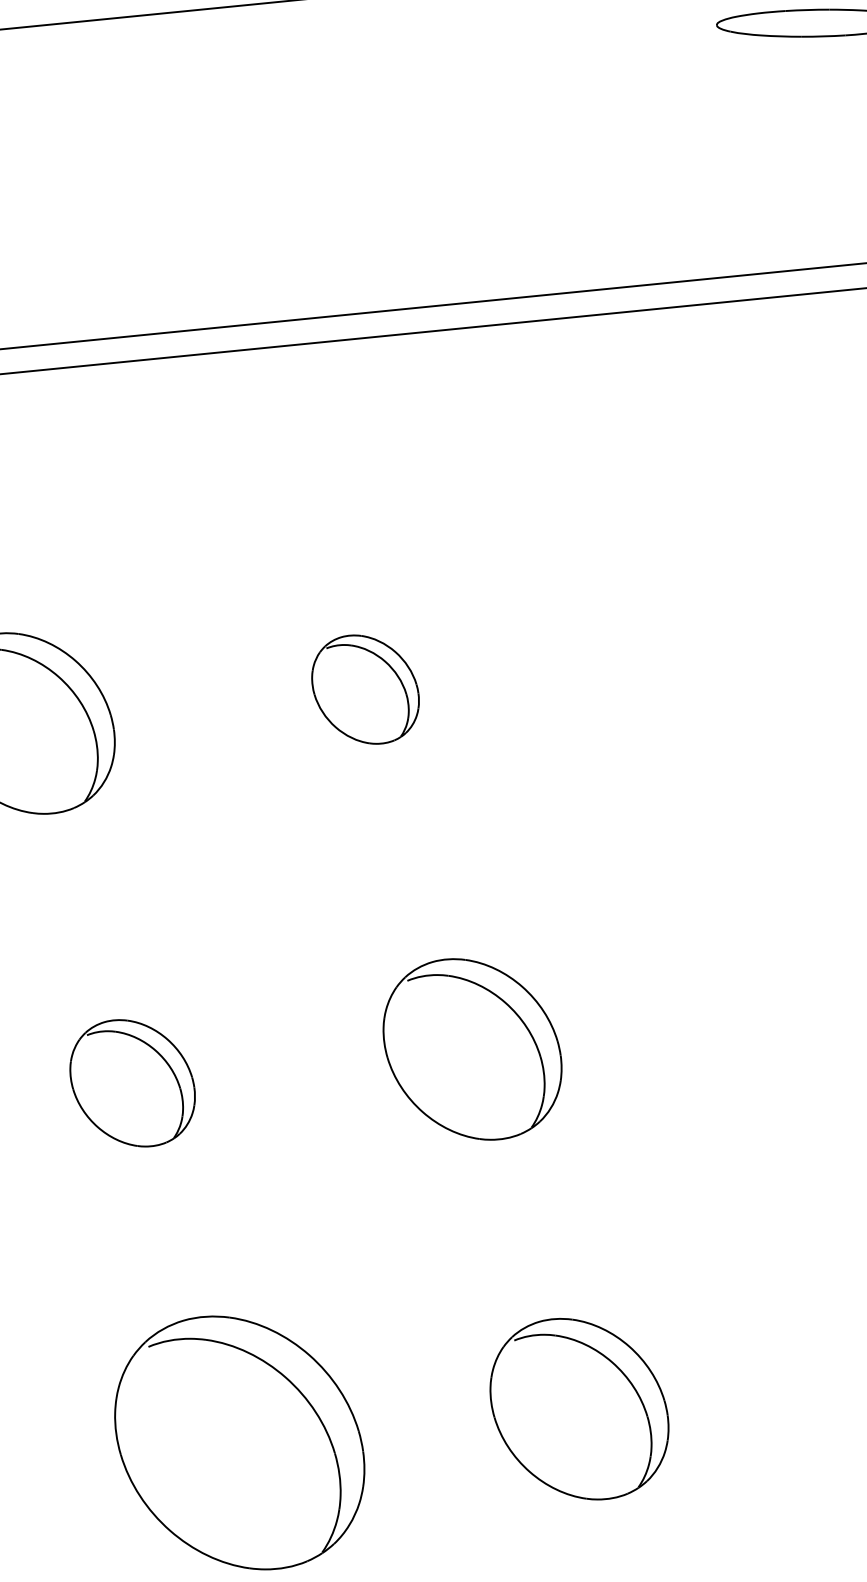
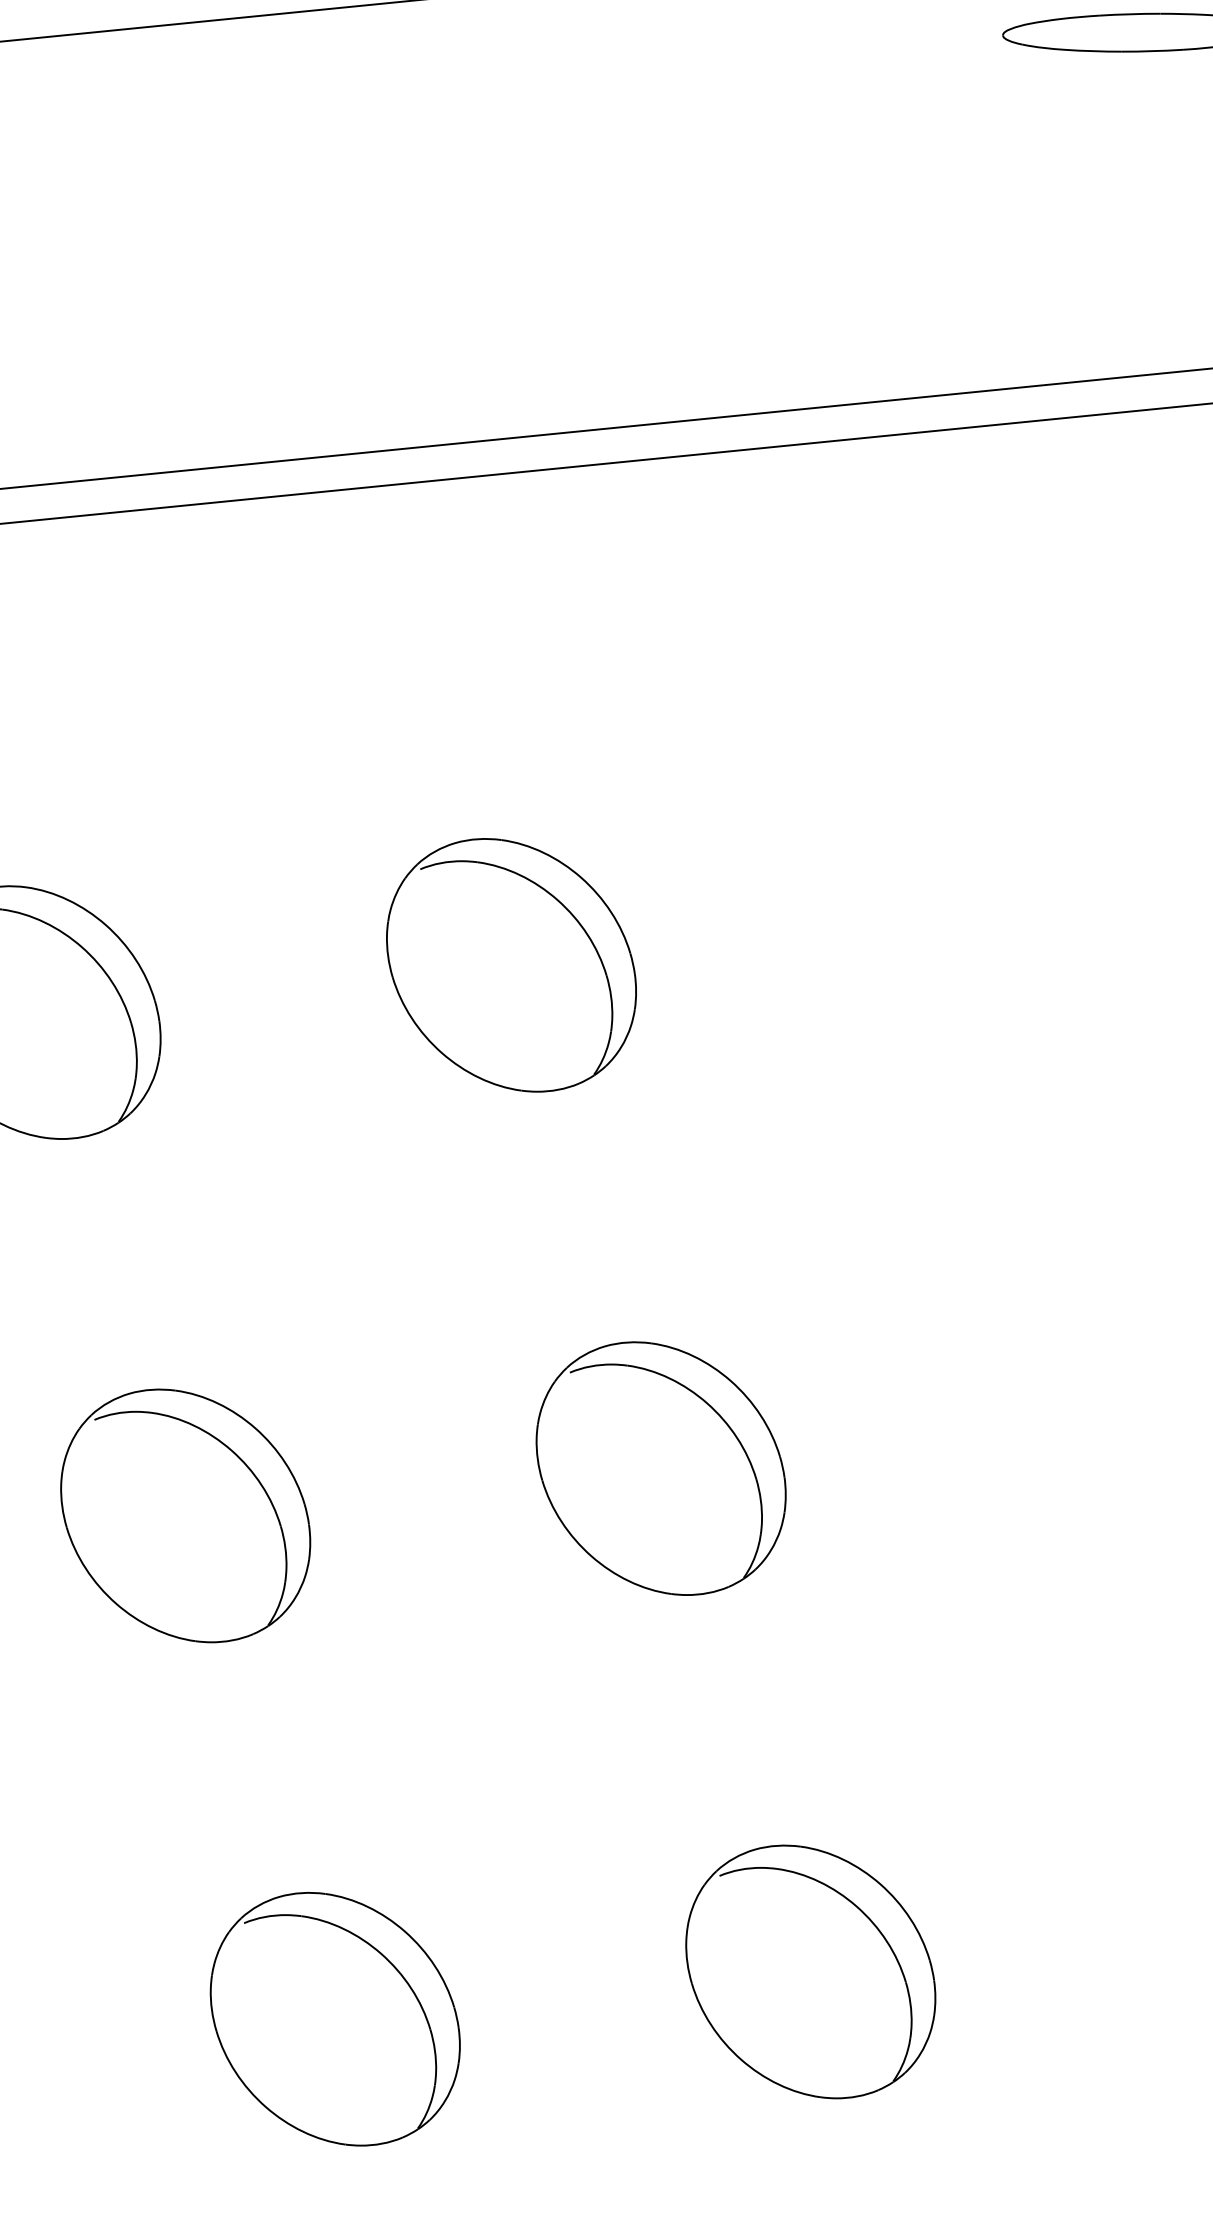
part: (365, 689) -> (511, 964), size x1.67
part: (132, 1083) -> (185, 1516), size x1.43
part: (239, 1442) -> (335, 2018), size x0.71

